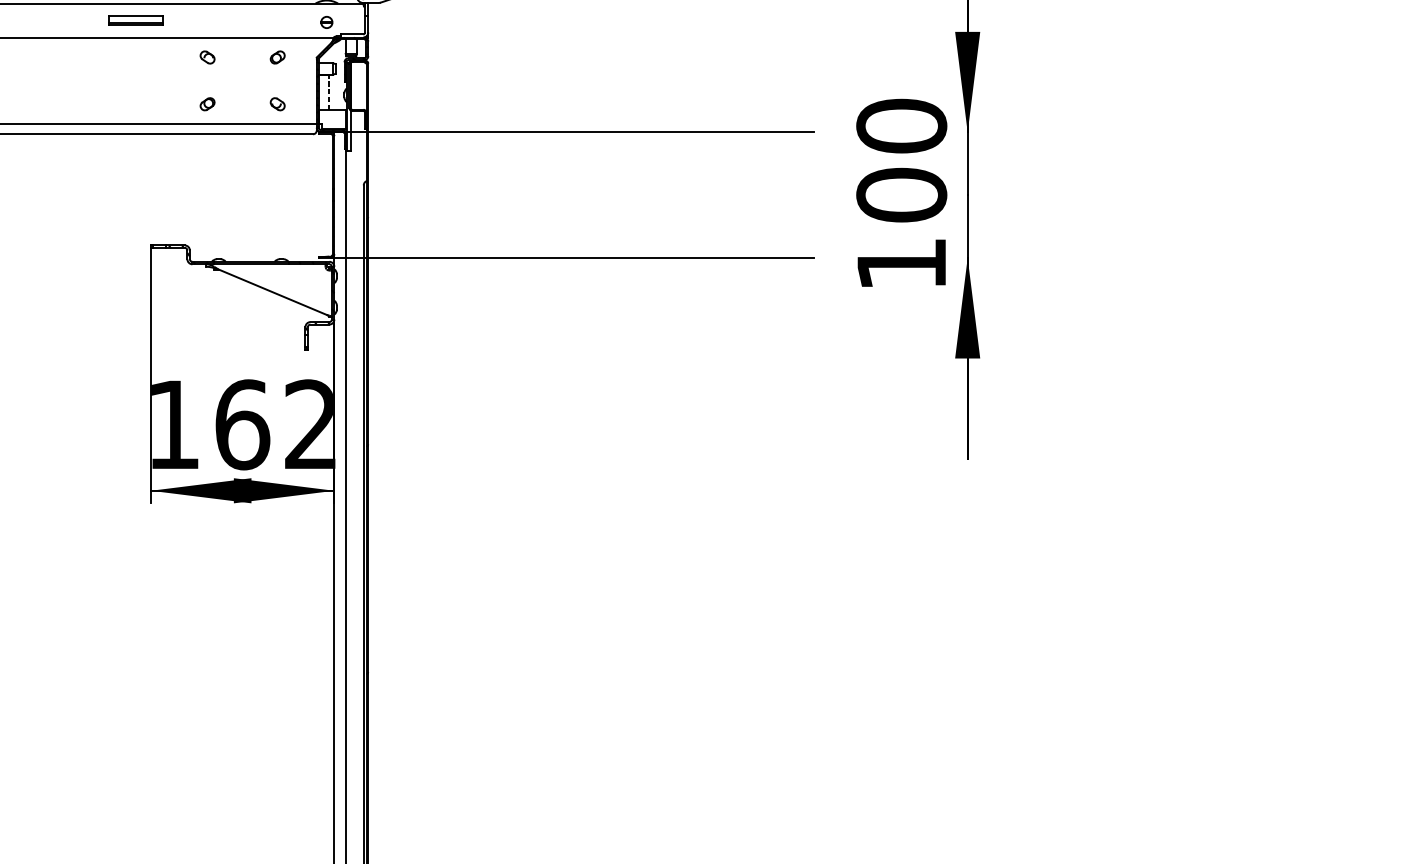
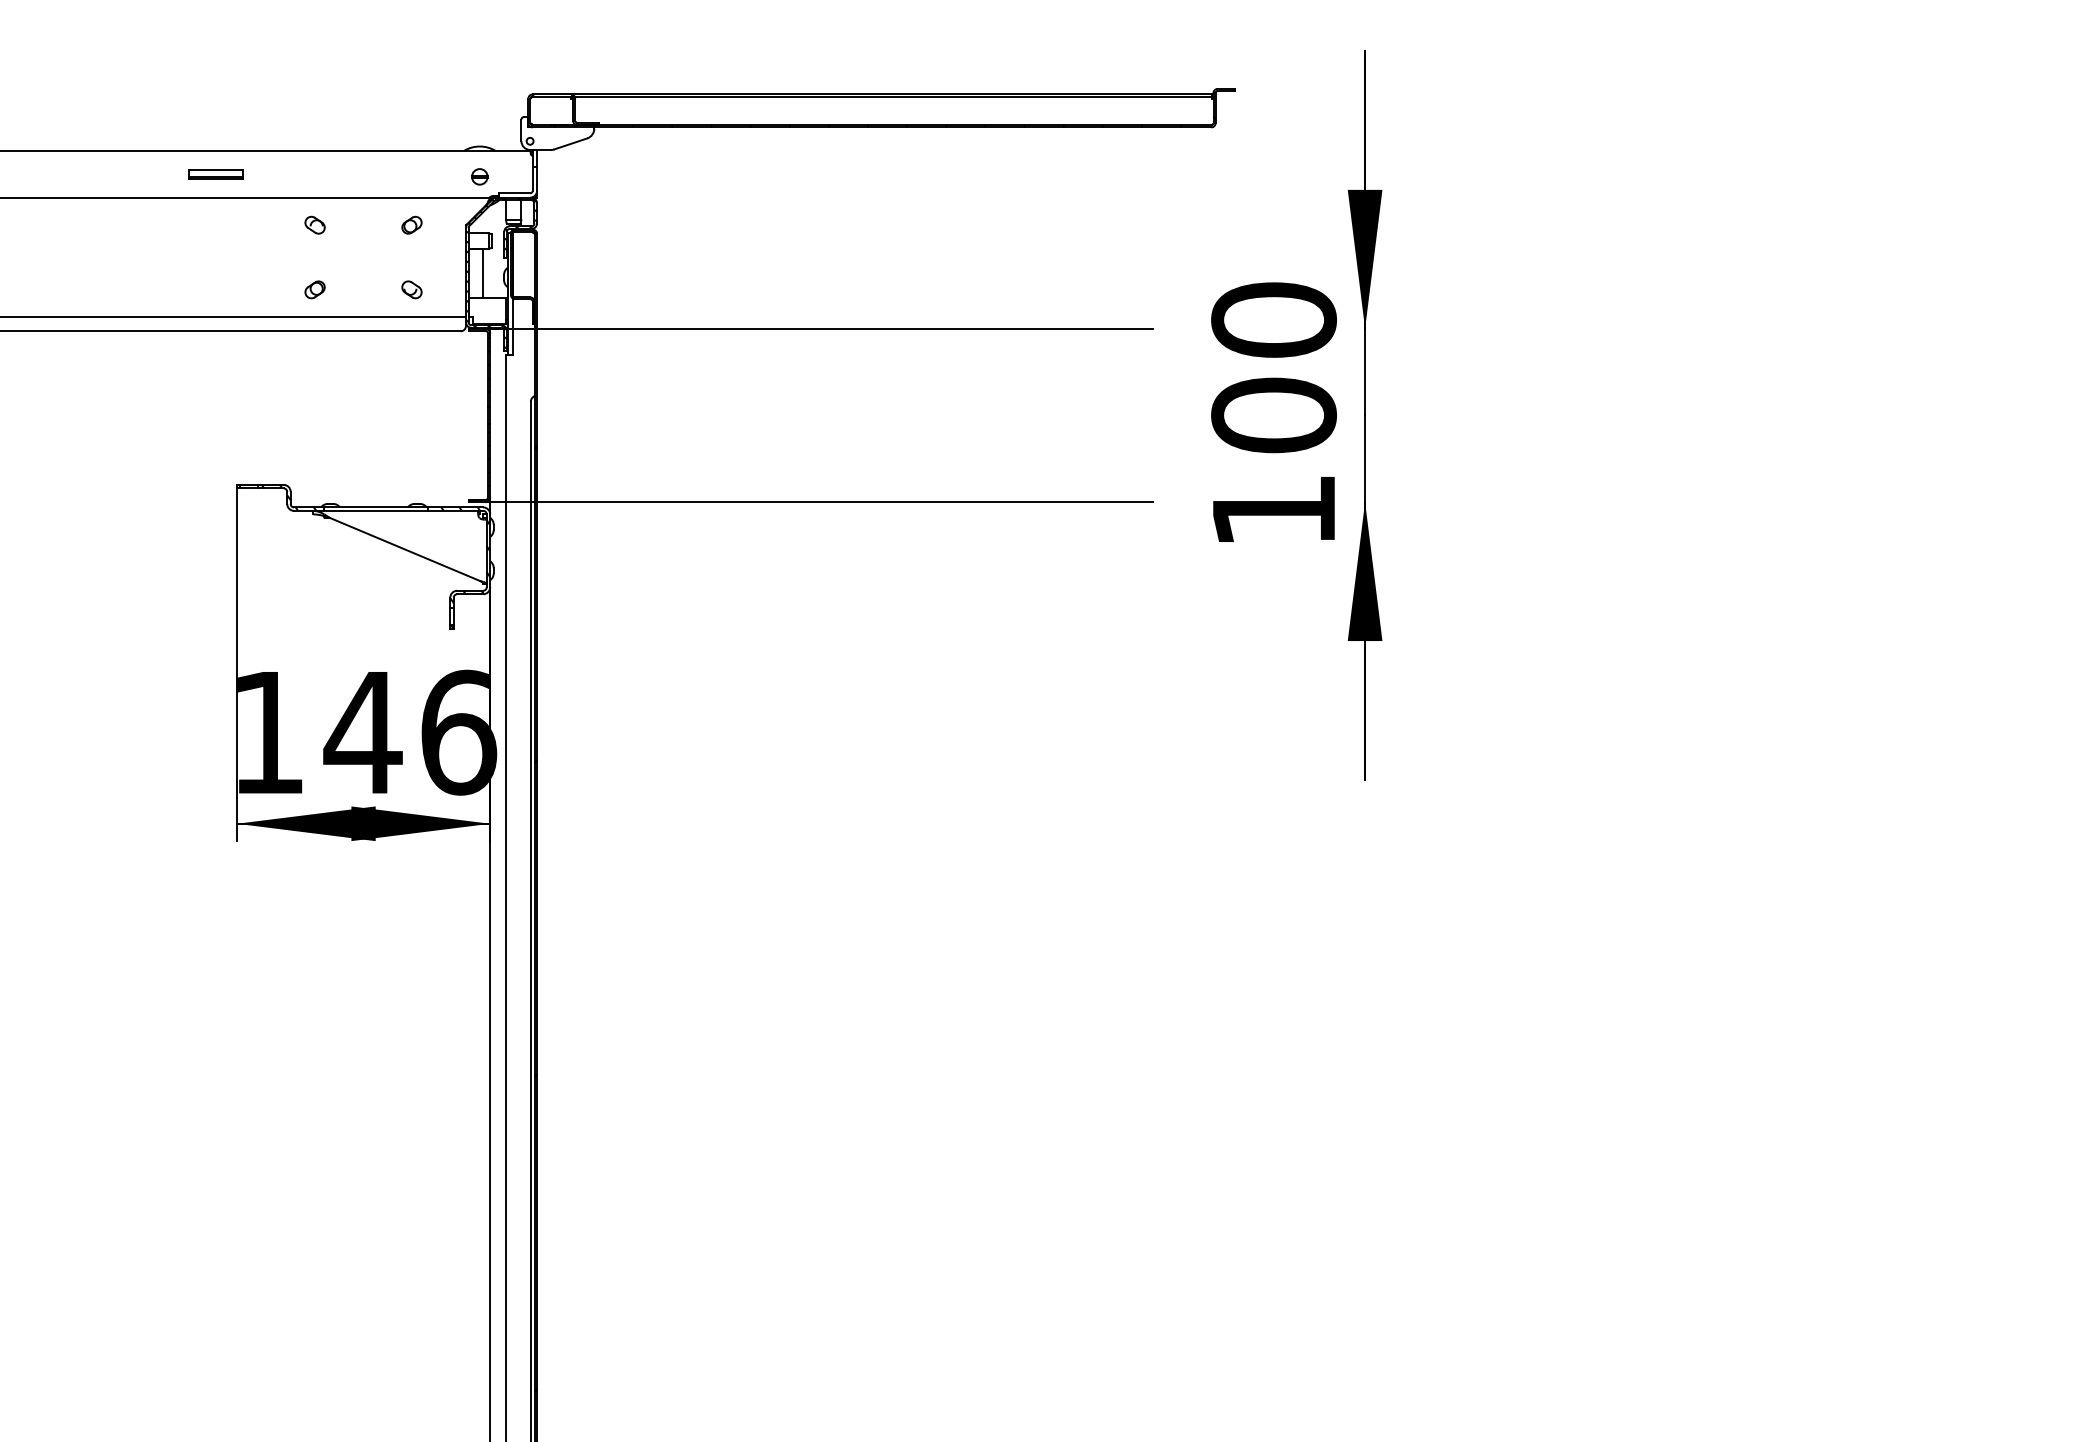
part: (135, 20) -> (215, 174), size x0.71
line: (329, 92) -> (483, 273), dashed -> solid
text: (276, 424) -> (410, 732), 162 -> 146

